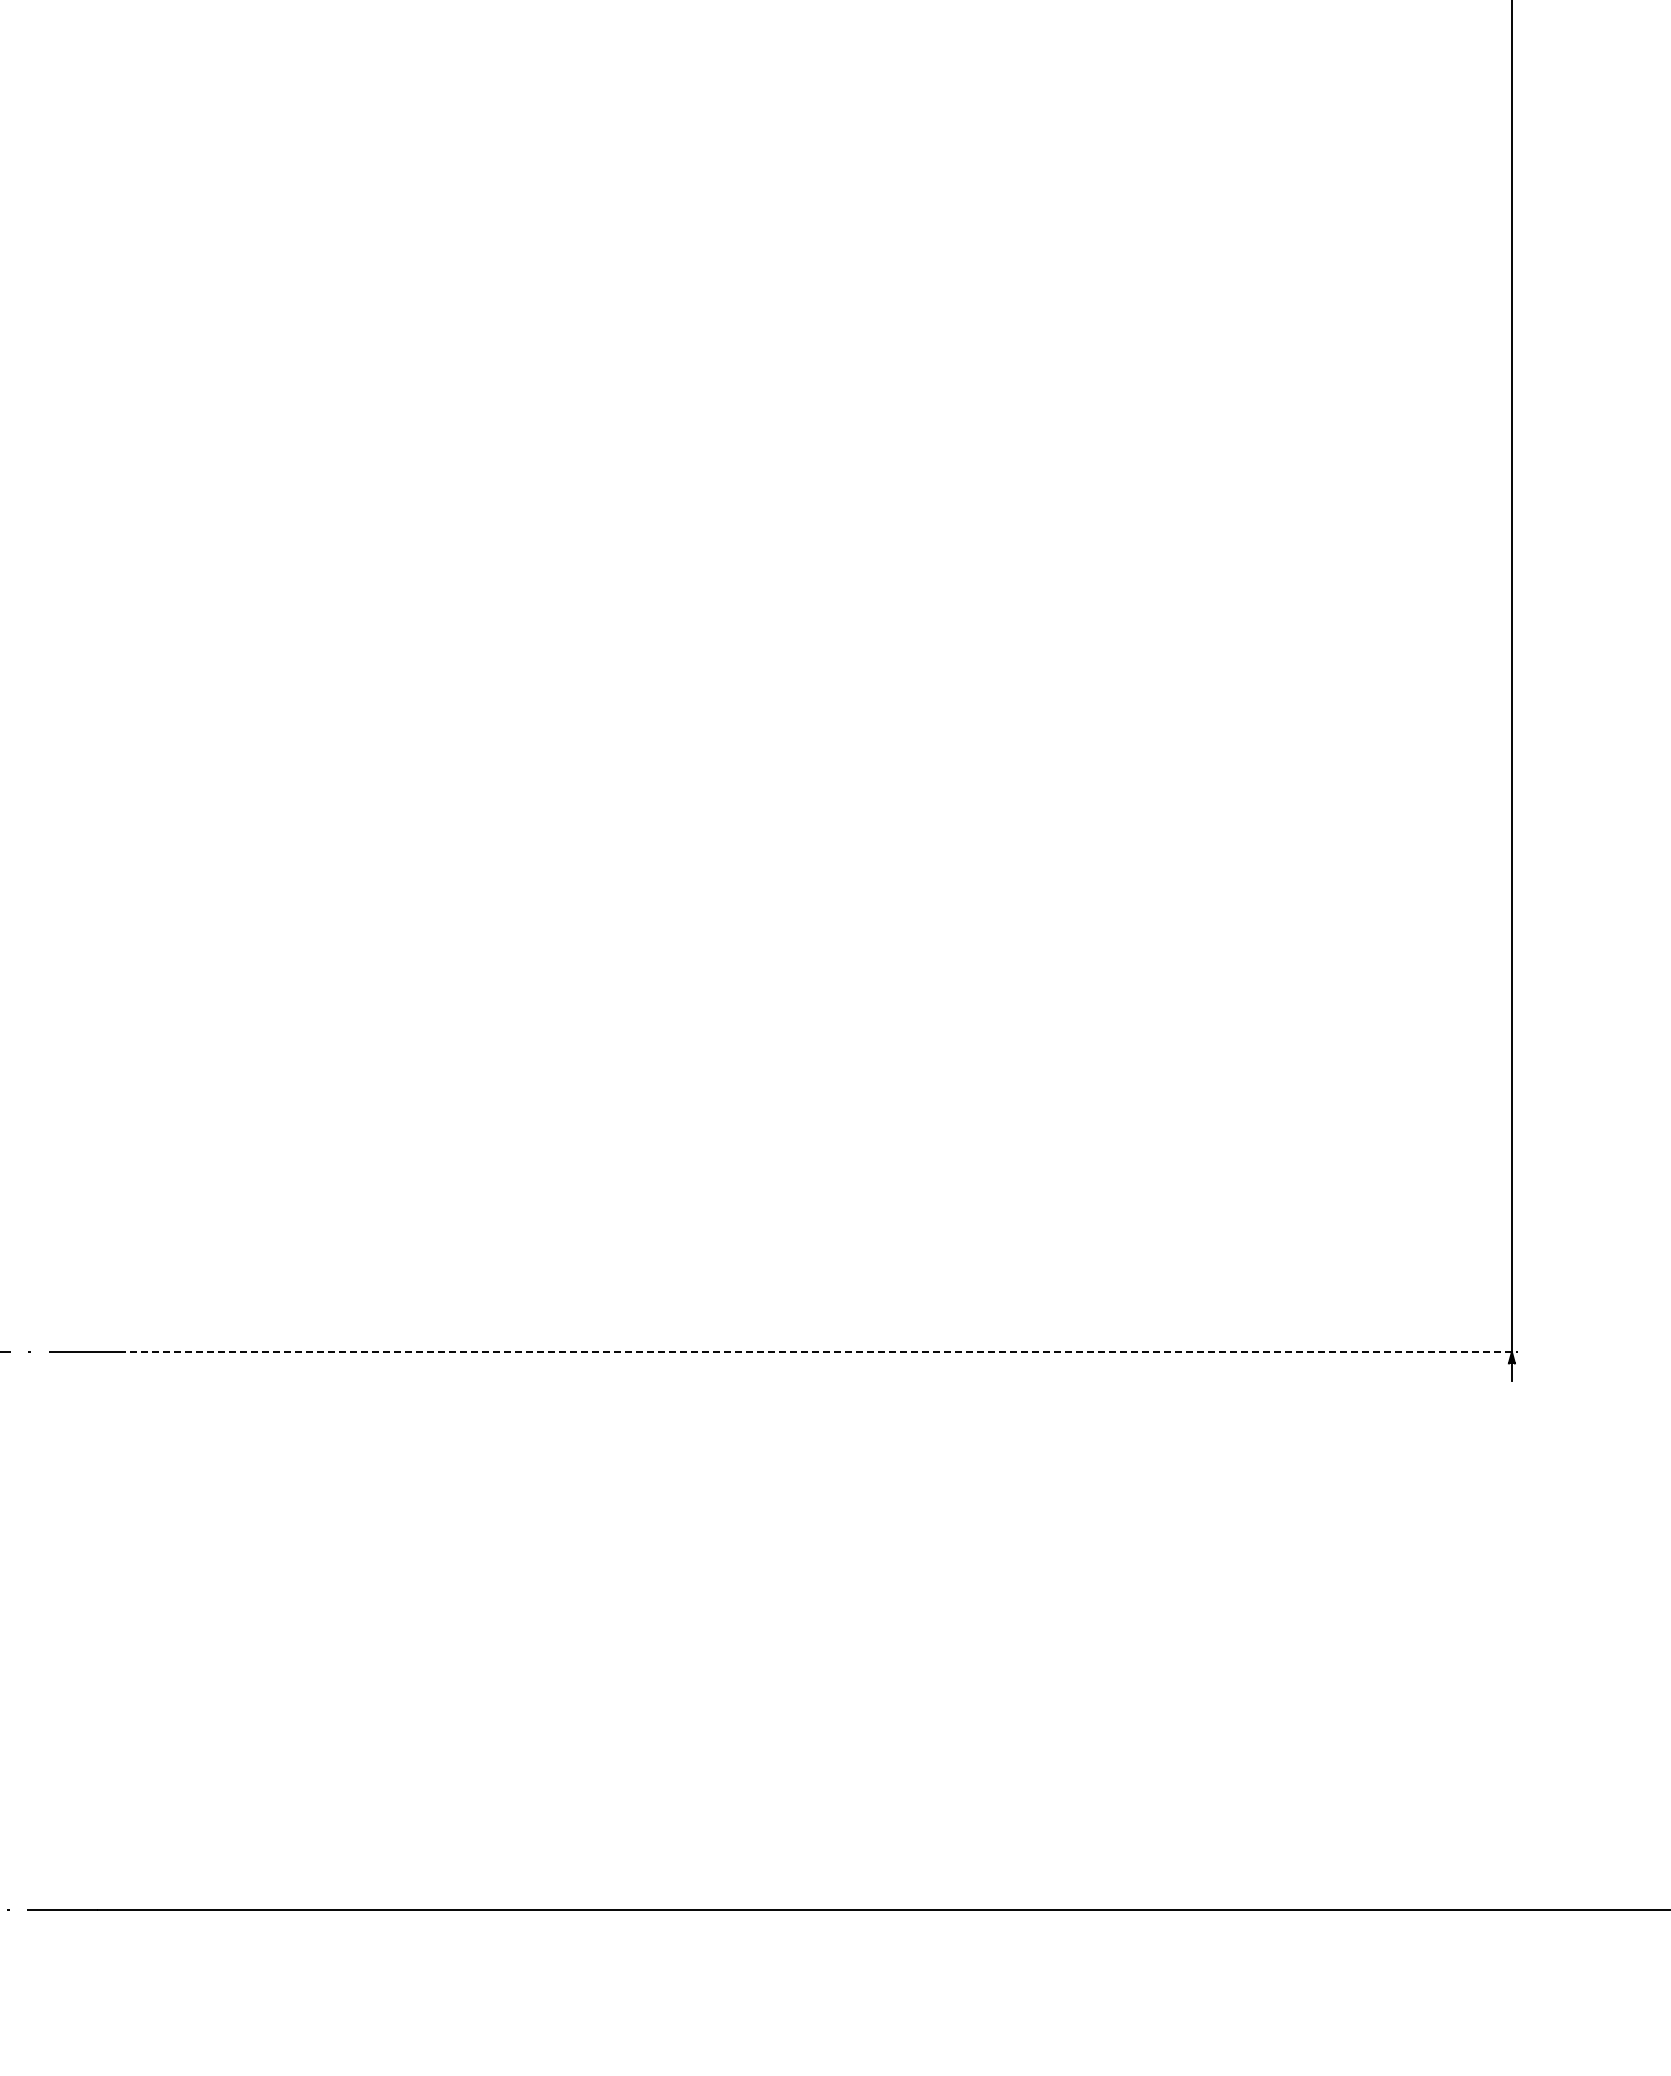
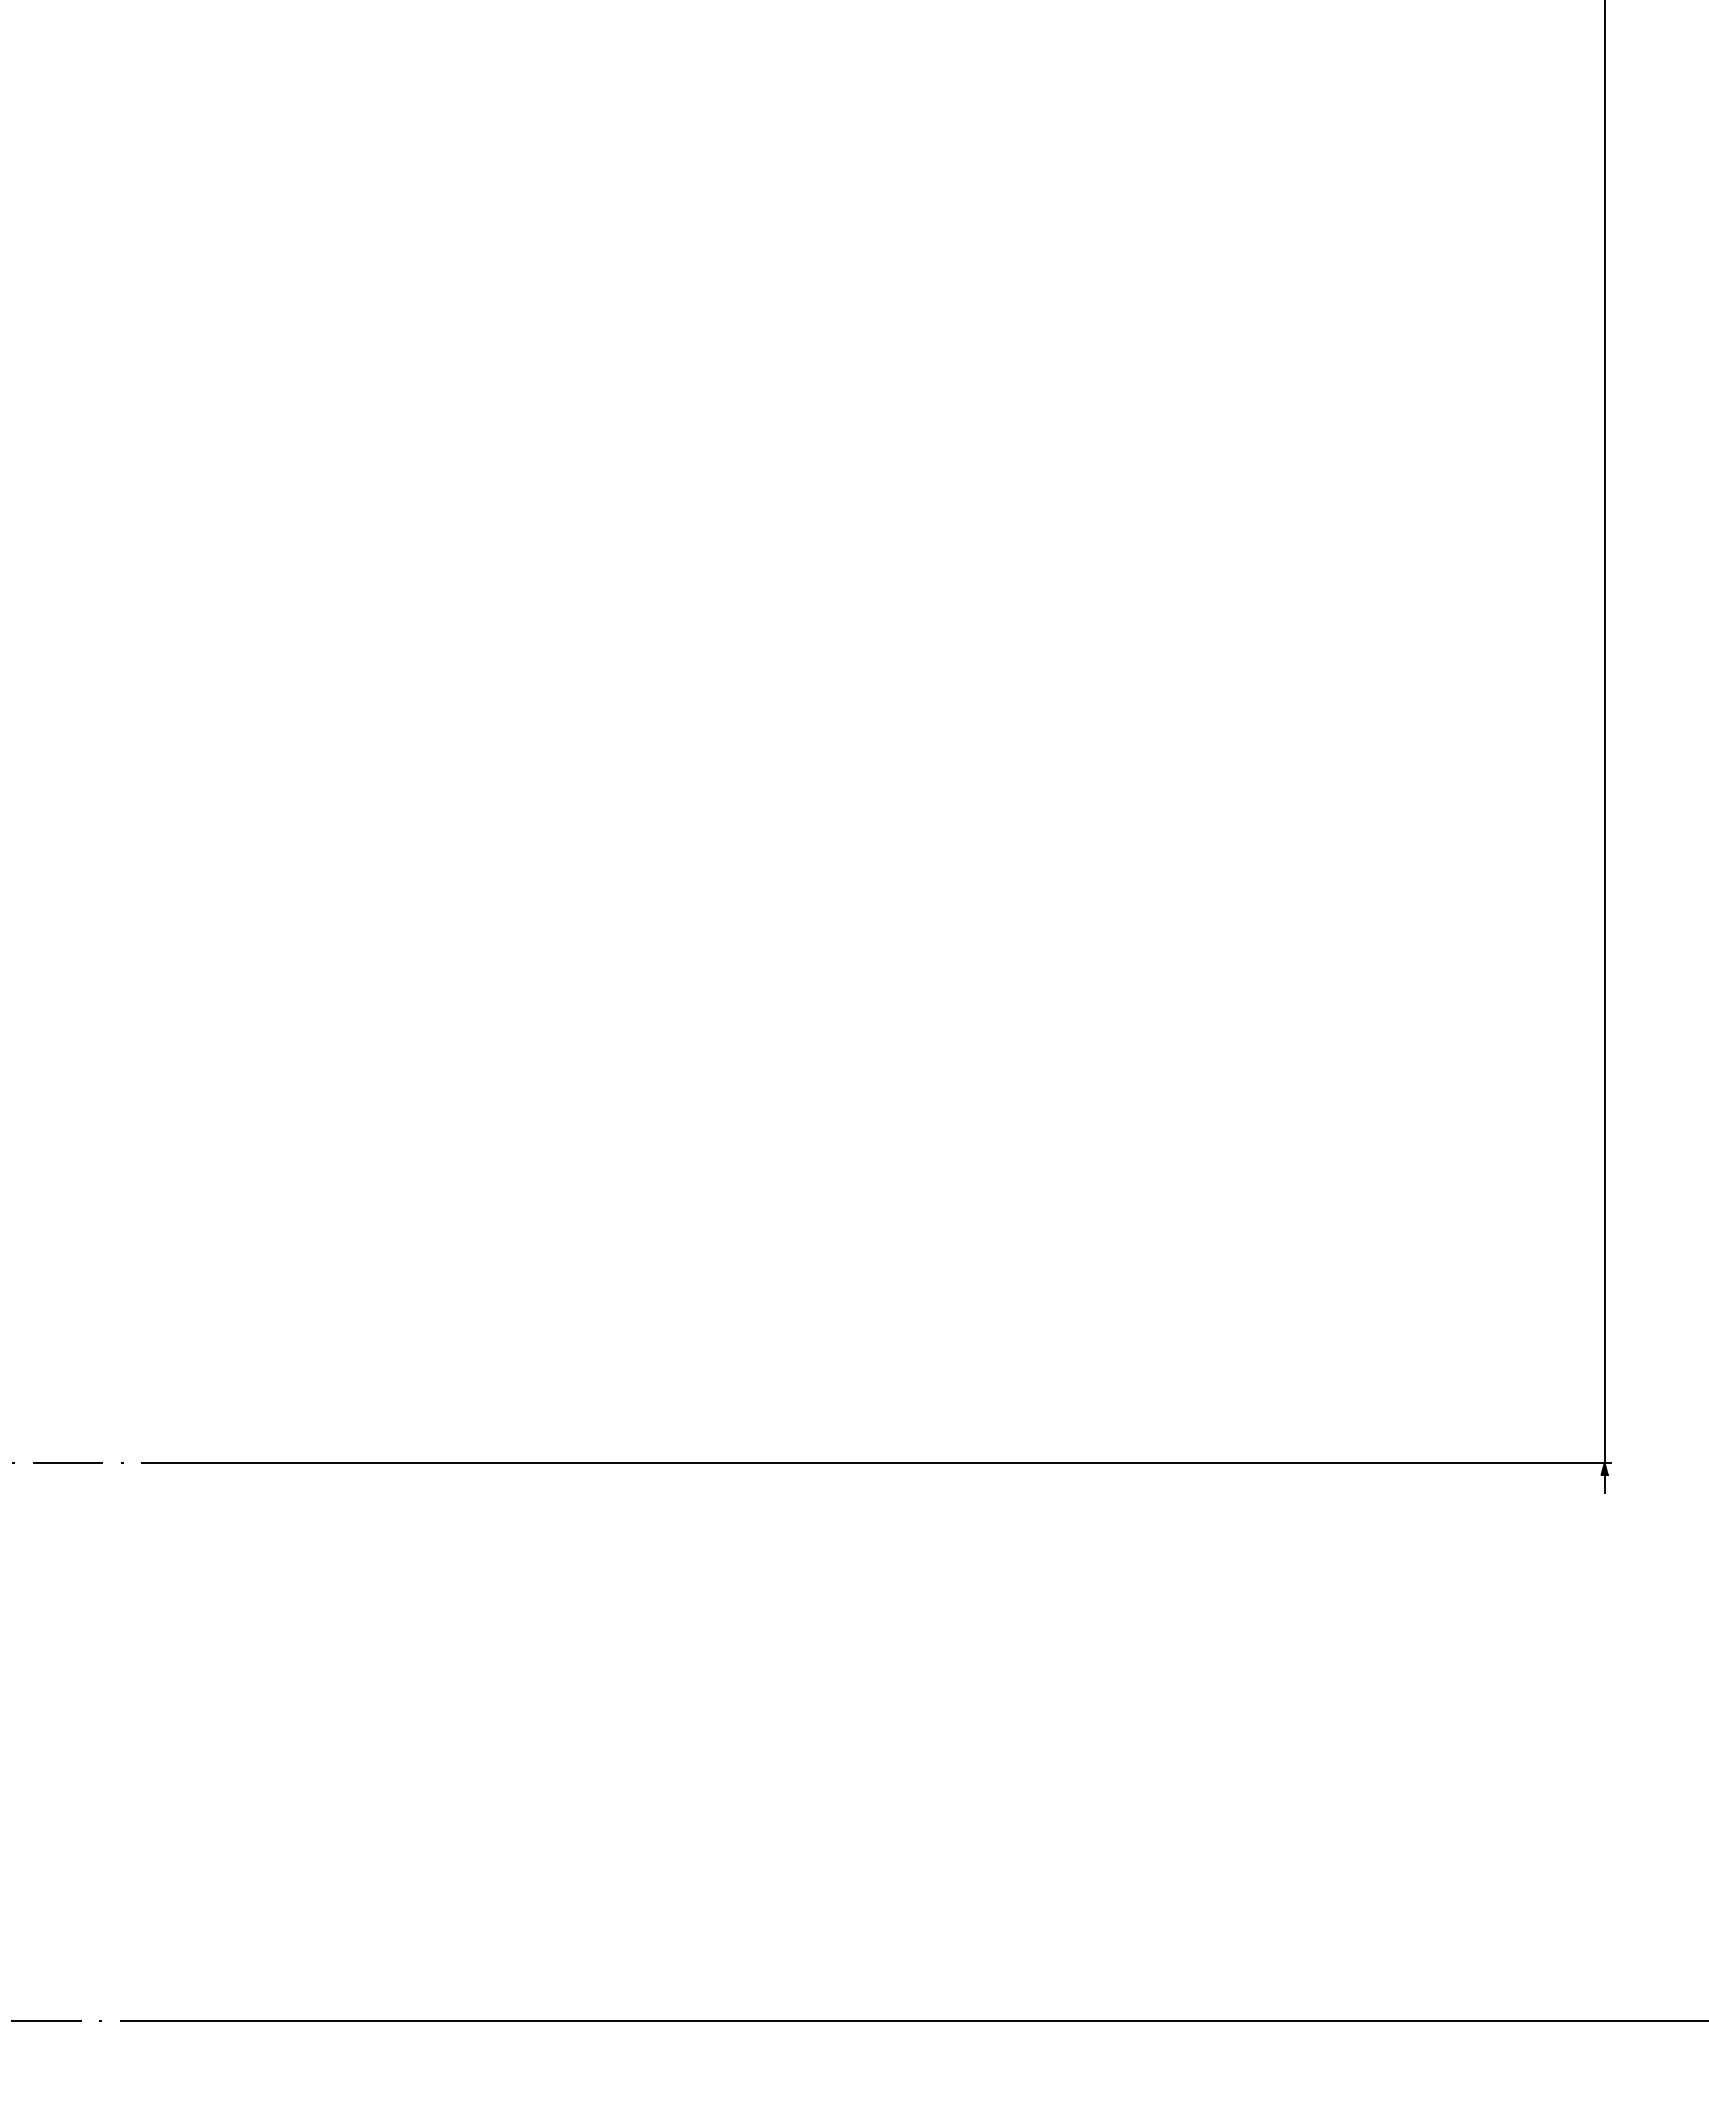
line: (818, 1352) -> (911, 1463), dashed -> solid

